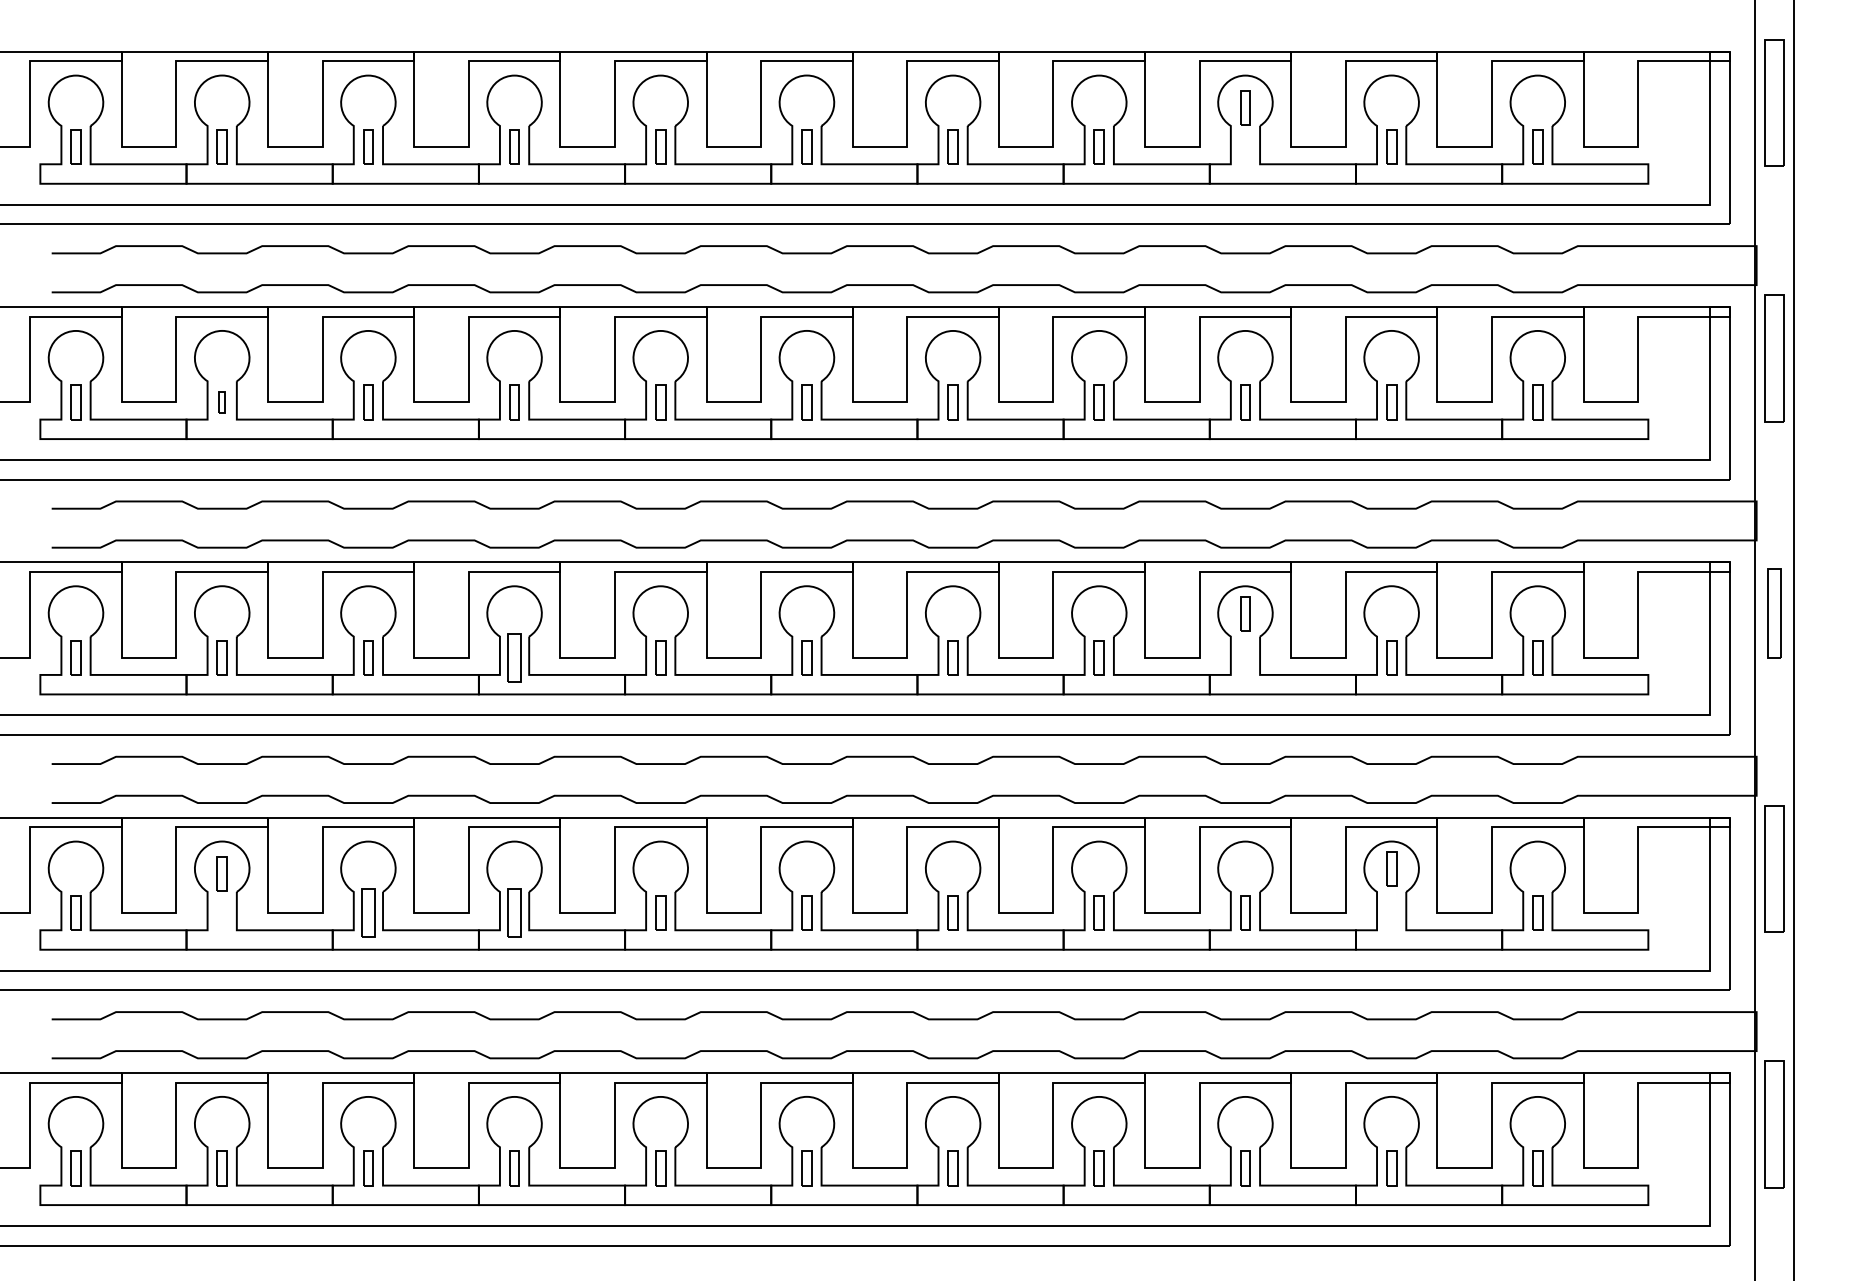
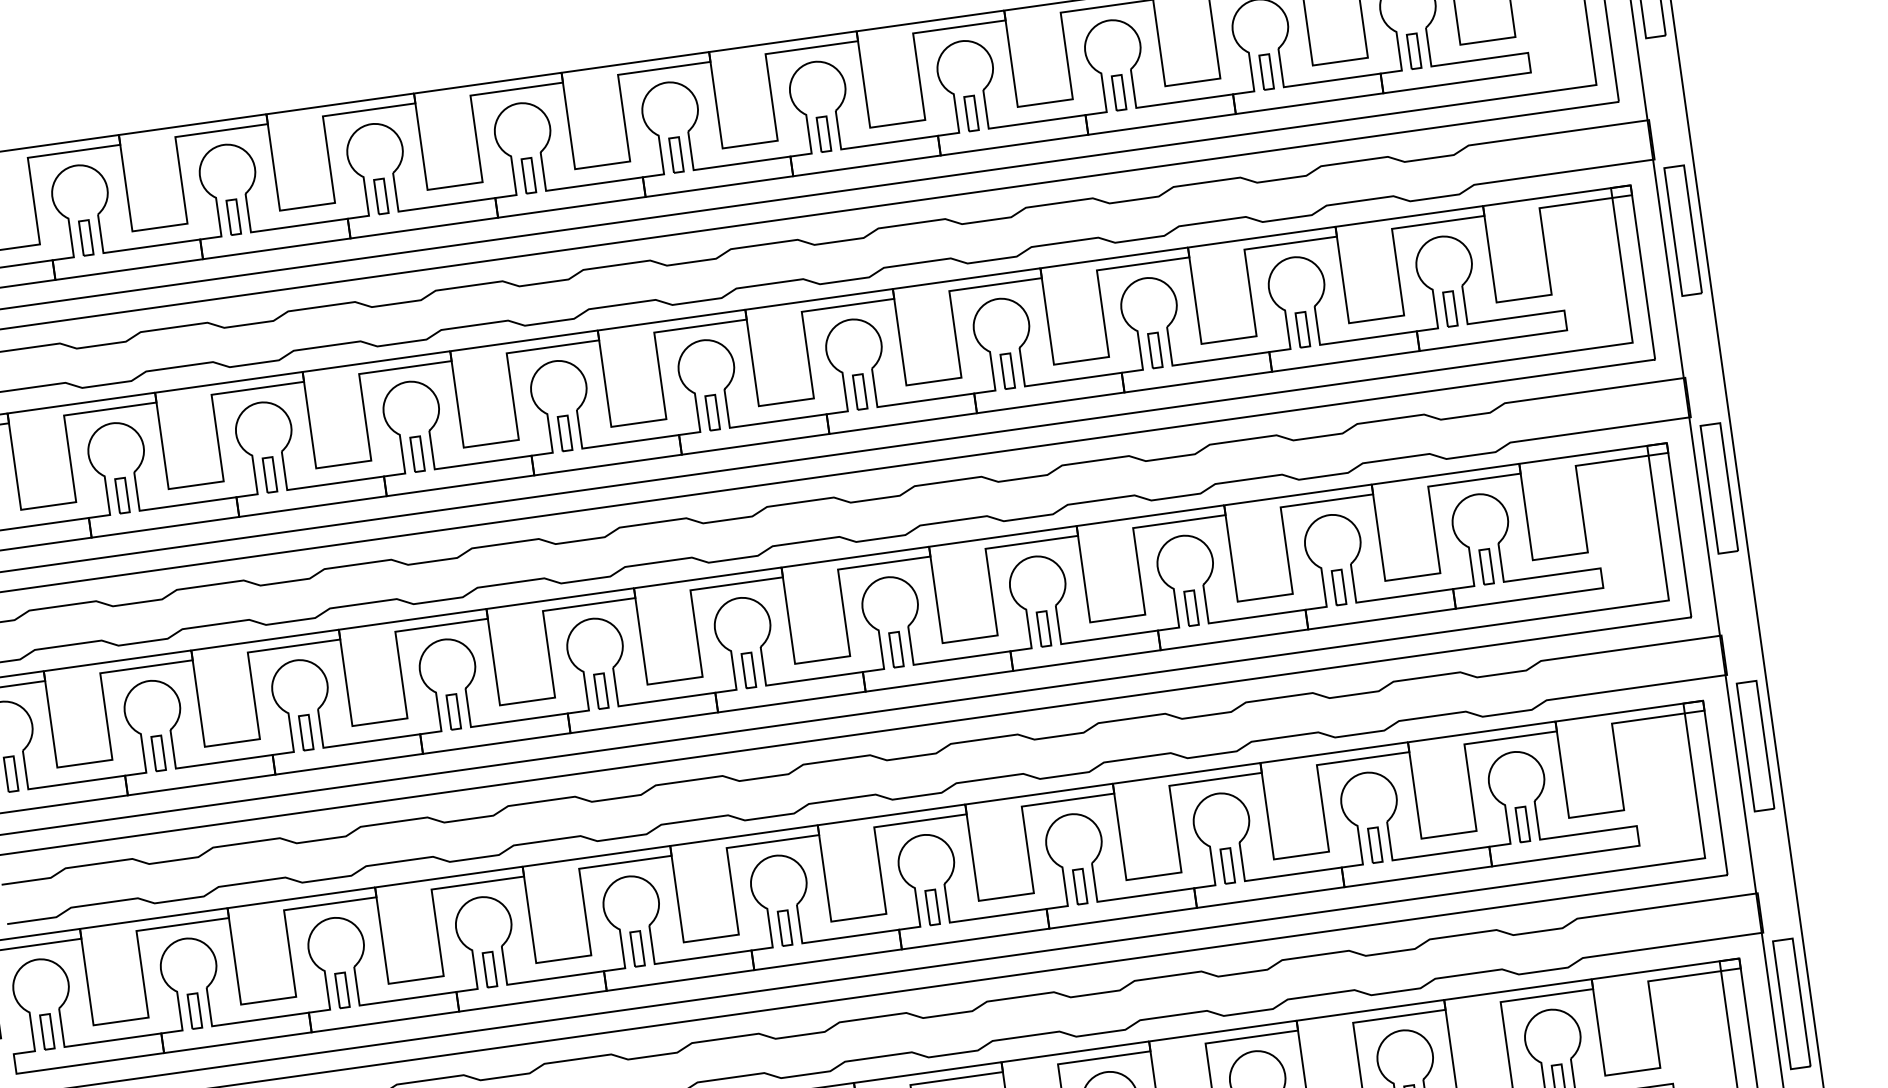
part: (1245, 107) -> (1119, 92), moved
part: (221, 402) -> (121, 495), size x1.67
part: (1245, 613) -> (1191, 607), moved
part: (1774, 613) -> (1719, 488), size x1.43
part: (514, 657) -> (453, 711), size x0.71
part: (1391, 868) -> (1375, 844), moved
part: (221, 873) -> (194, 1010), moved
part: (368, 912) -> (342, 989), size x0.71
part: (514, 912) -> (489, 968), size x0.71

